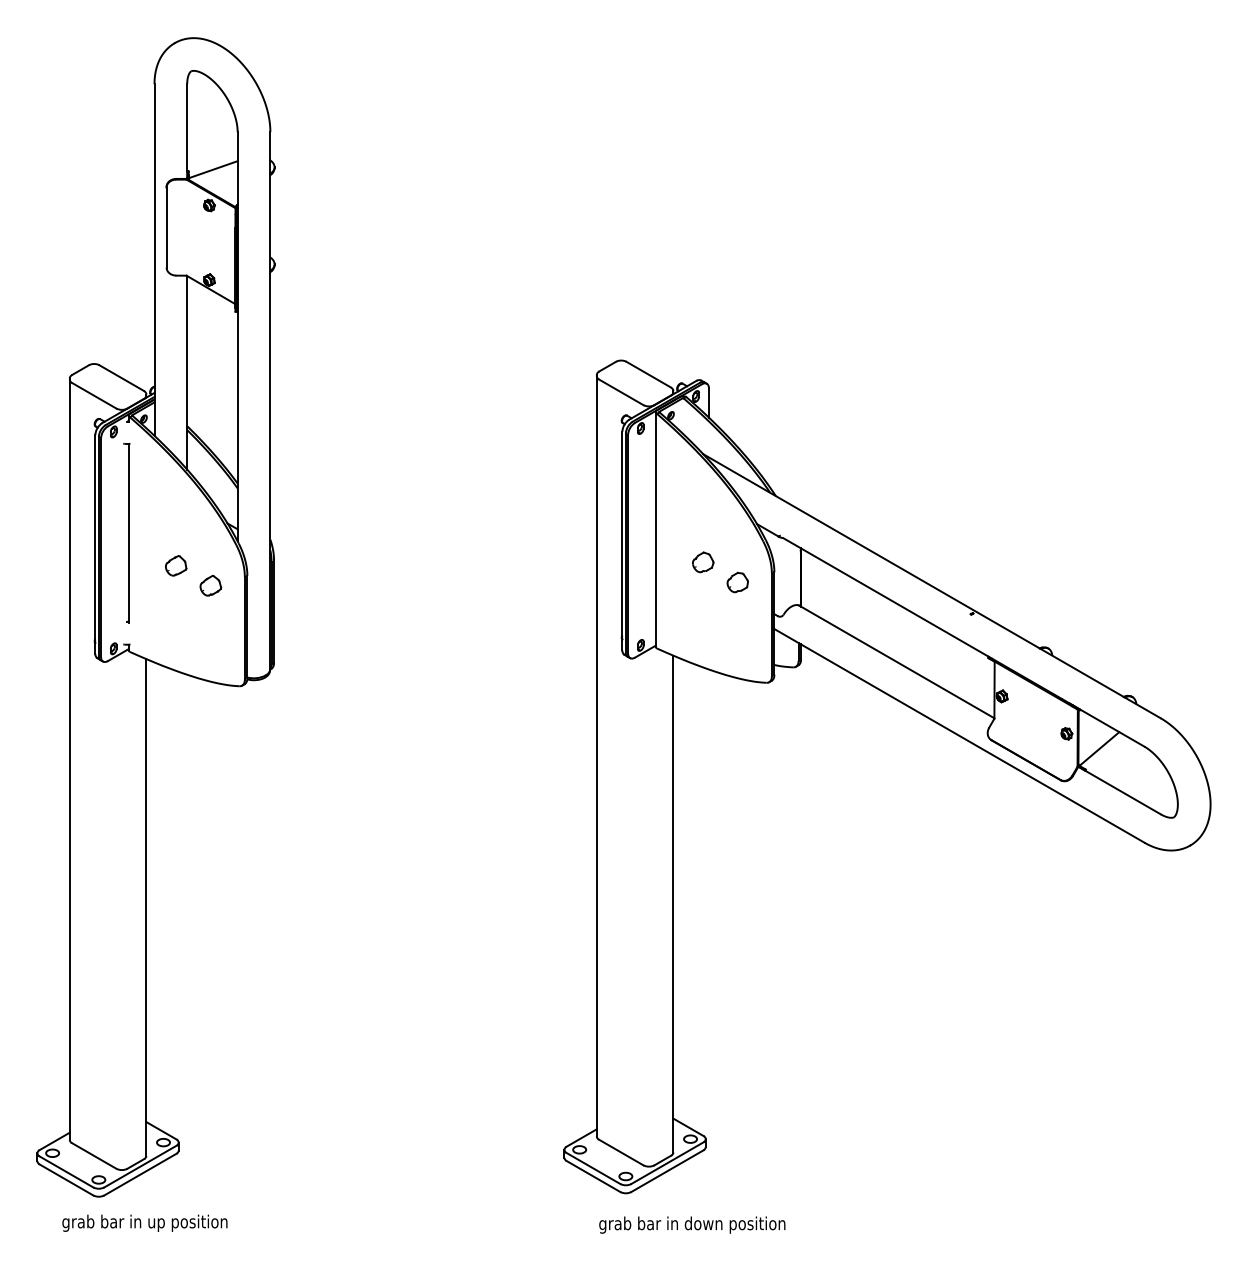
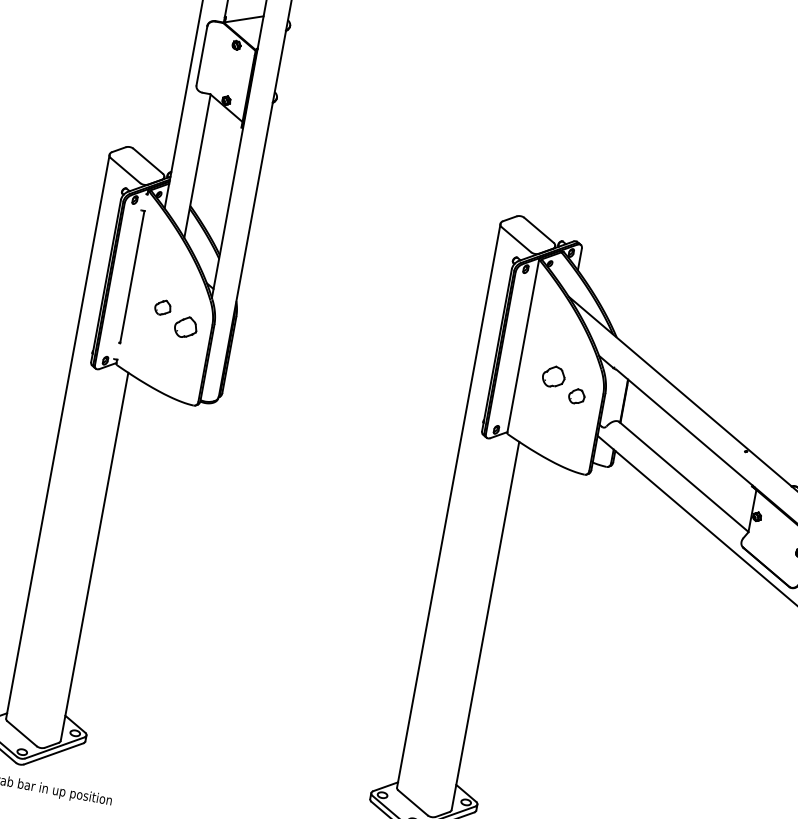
part: (703, 562) -> (554, 376), size x1.4
part: (210, 585) -> (185, 326), size x1.4

